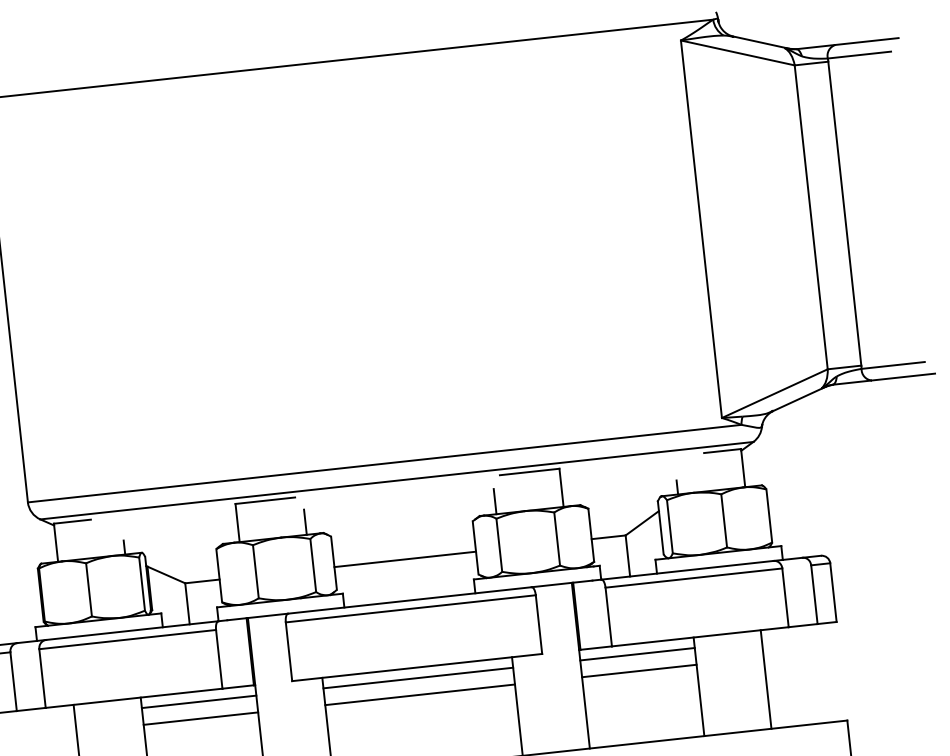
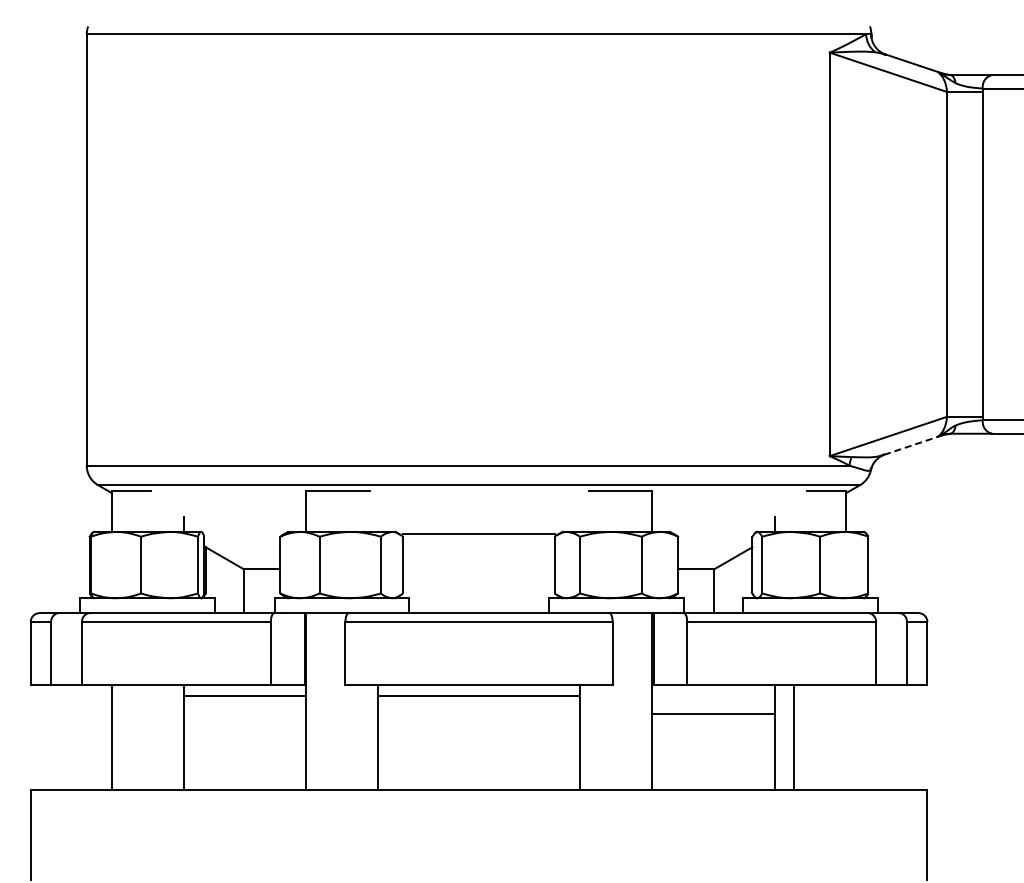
line: (800, 398) -> (914, 444), solid -> dashed
line: (495, 501) -> (580, 518), removed
line: (305, 522) -> (377, 518), removed
line: (404, 559) -> (478, 534), moved
line: (637, 654) -> (713, 696), removed
line: (766, 679) -> (794, 737), moved
line: (419, 694) -> (478, 713), removed
line: (200, 718) -> (244, 713), removed

